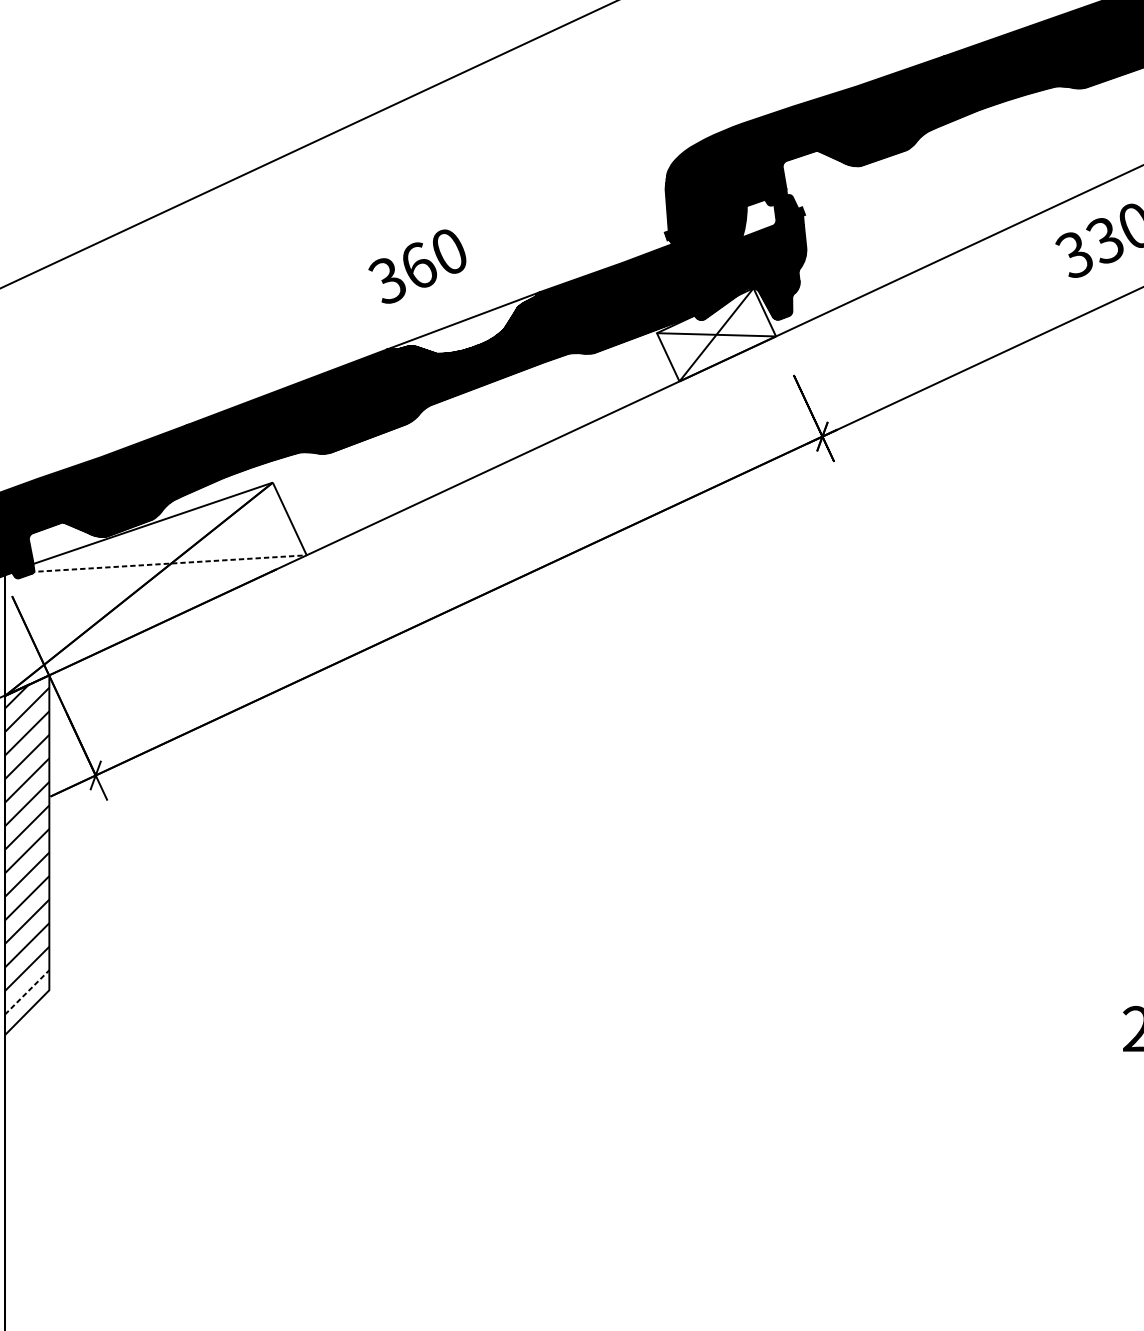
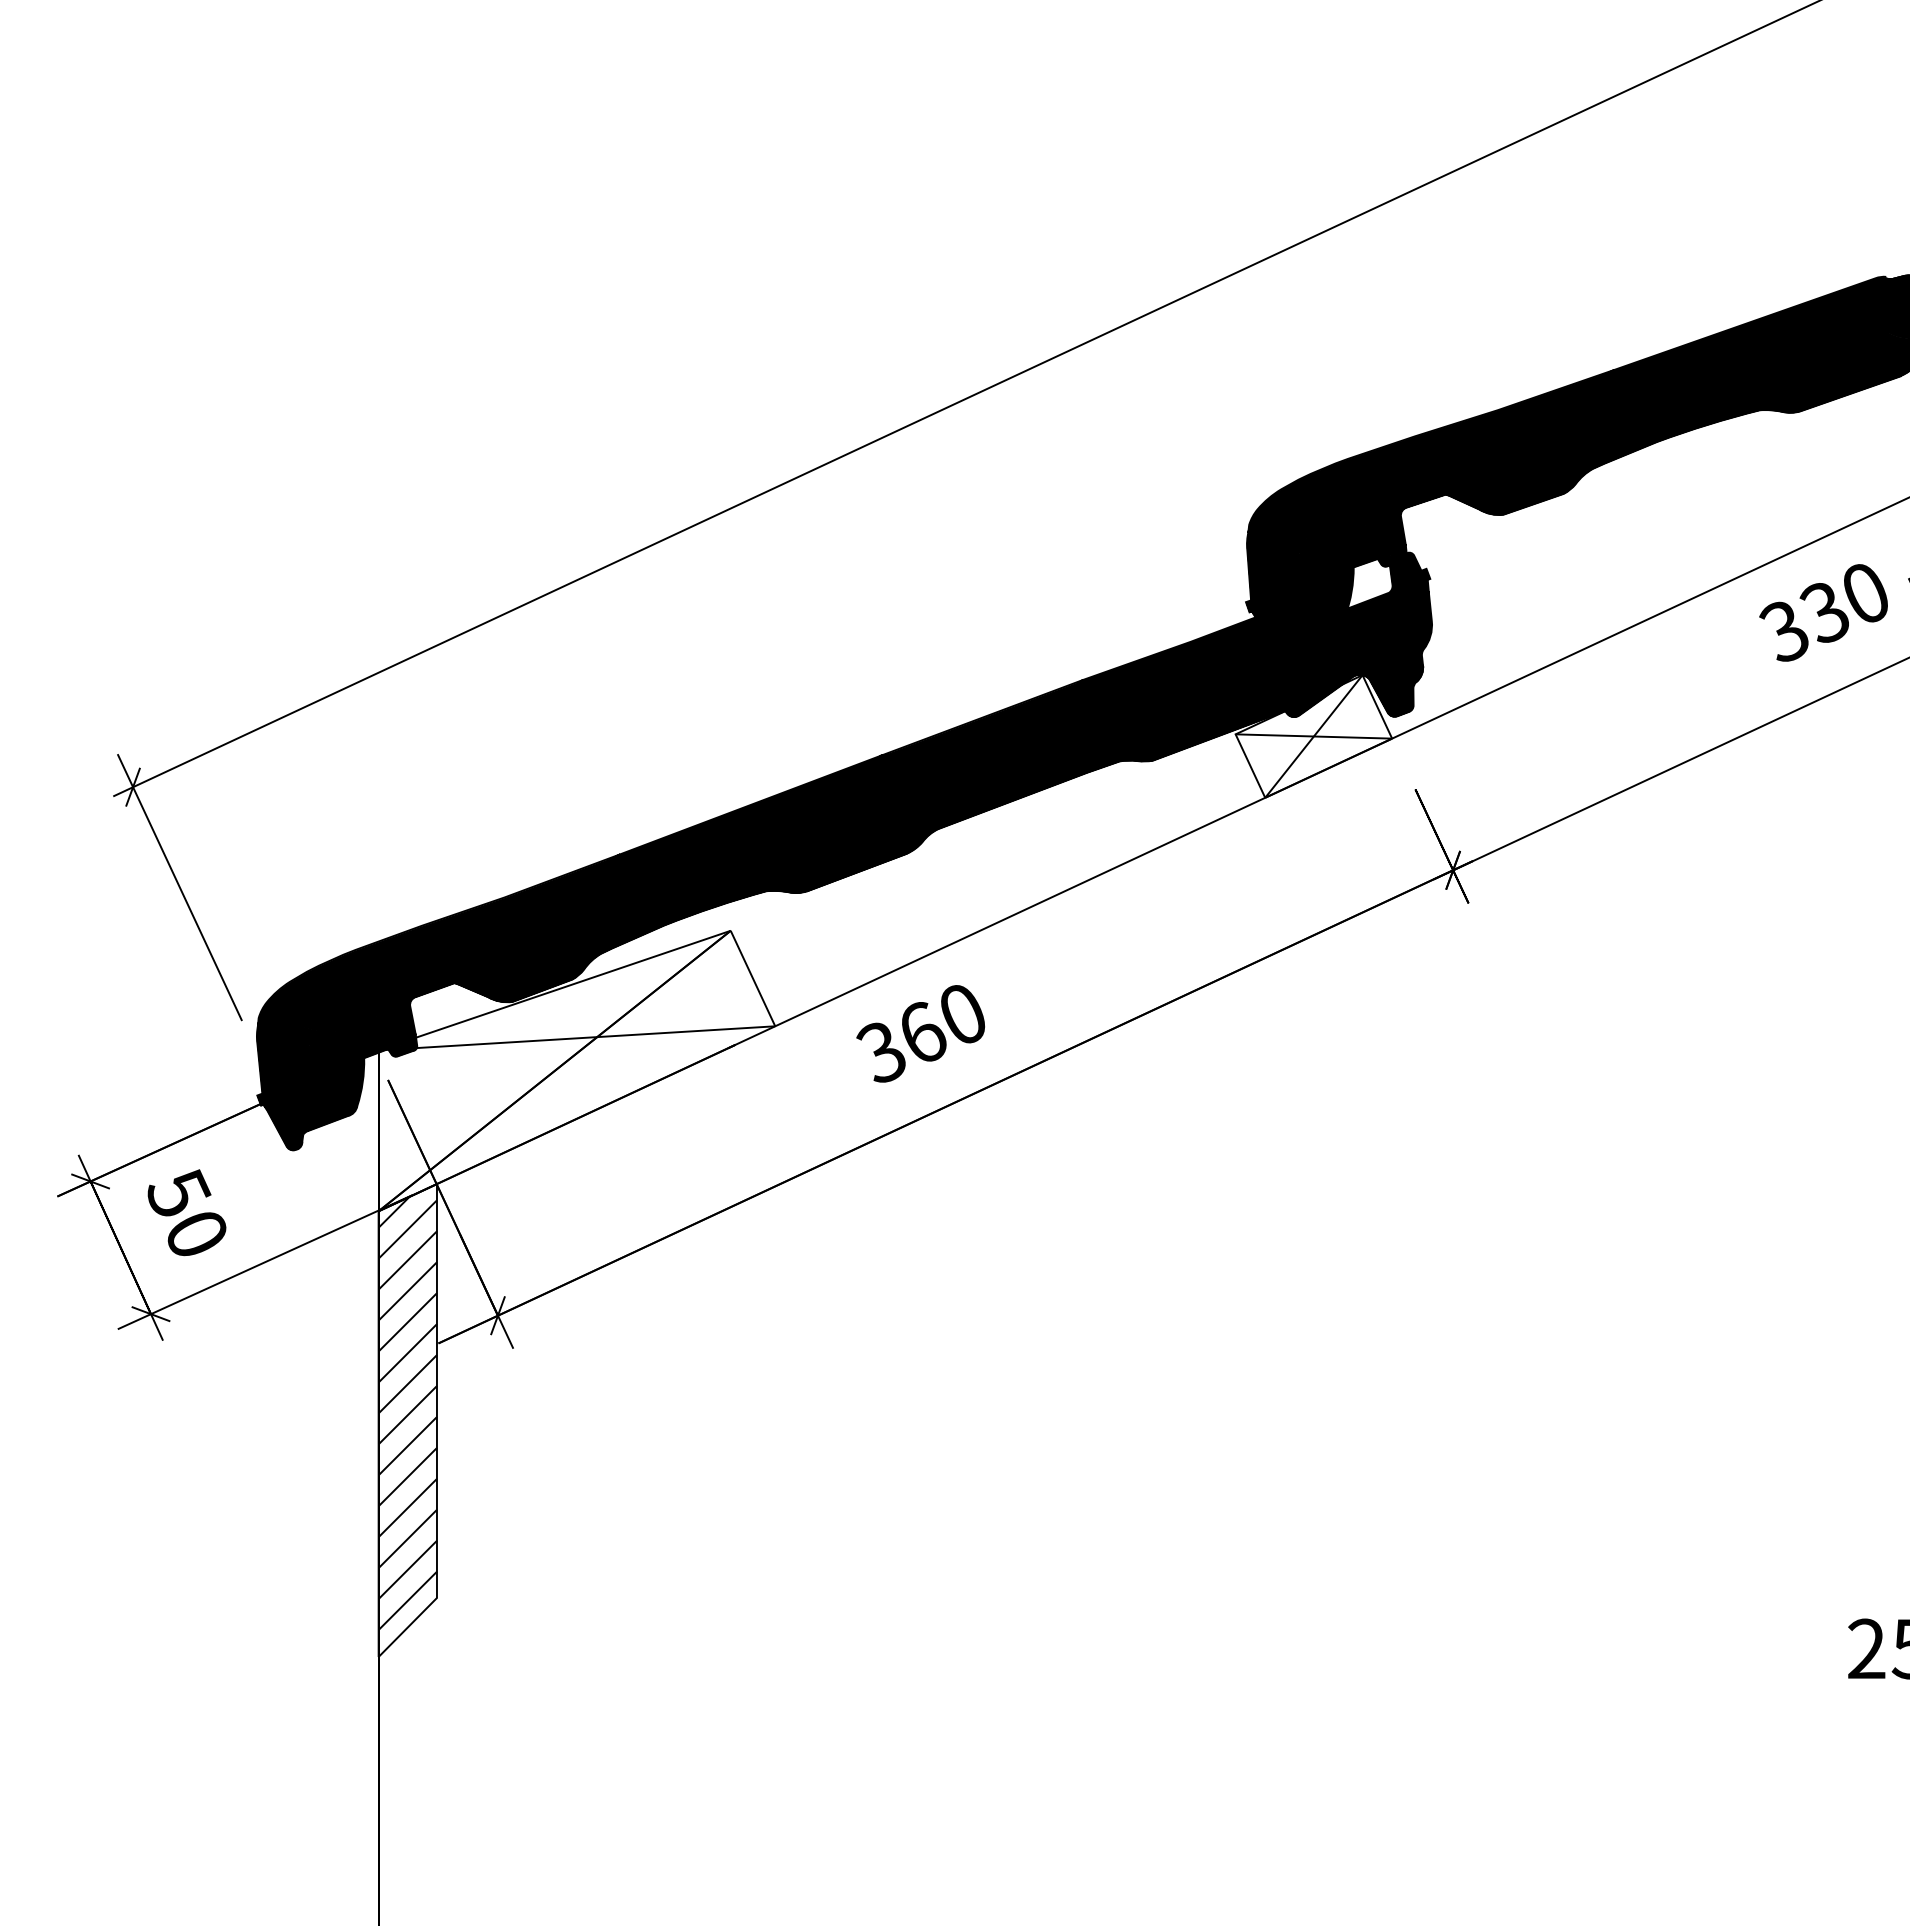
text: (417, 266) -> (920, 1033), moved
fill: (462, 323) -> (980, 721), added
line: (155, 564) -> (576, 1038), dashed -> solid
line: (27, 992) -> (408, 1600), dashed -> solid

